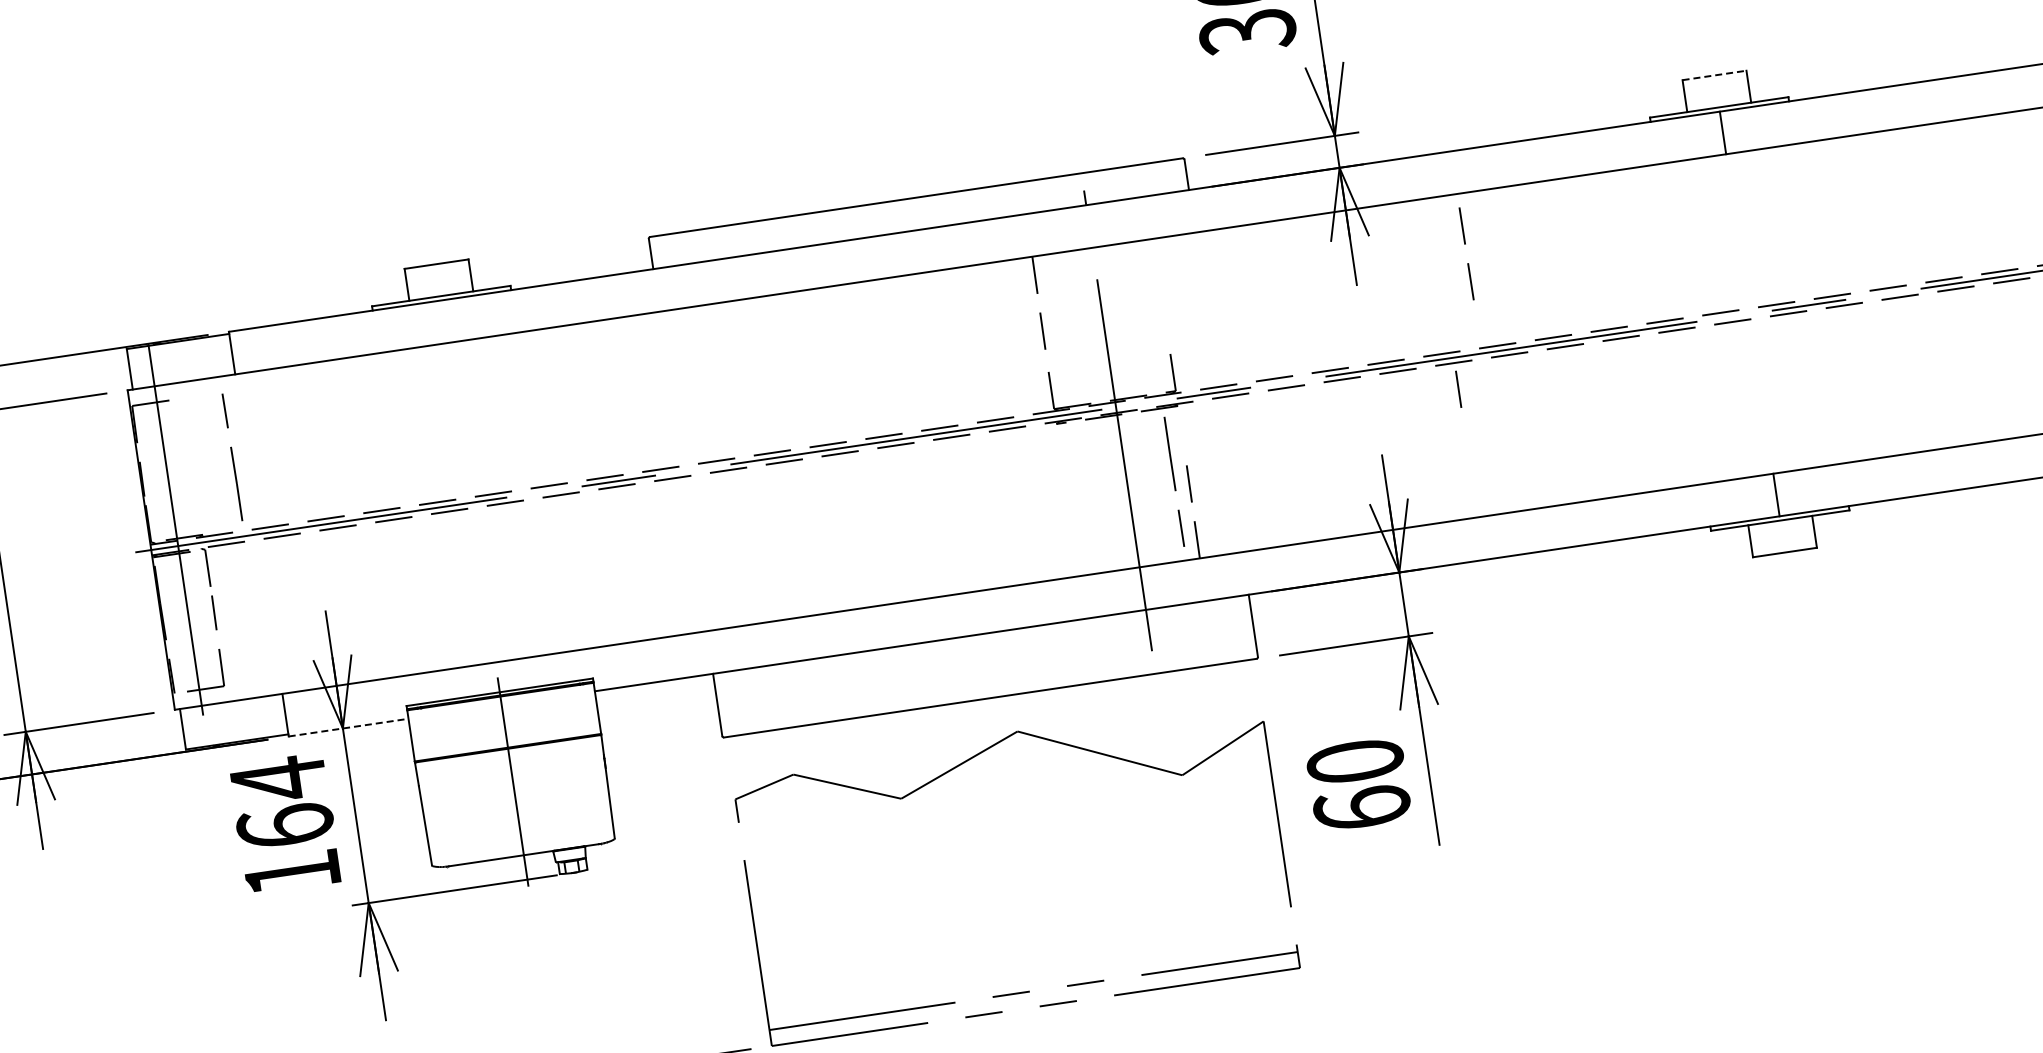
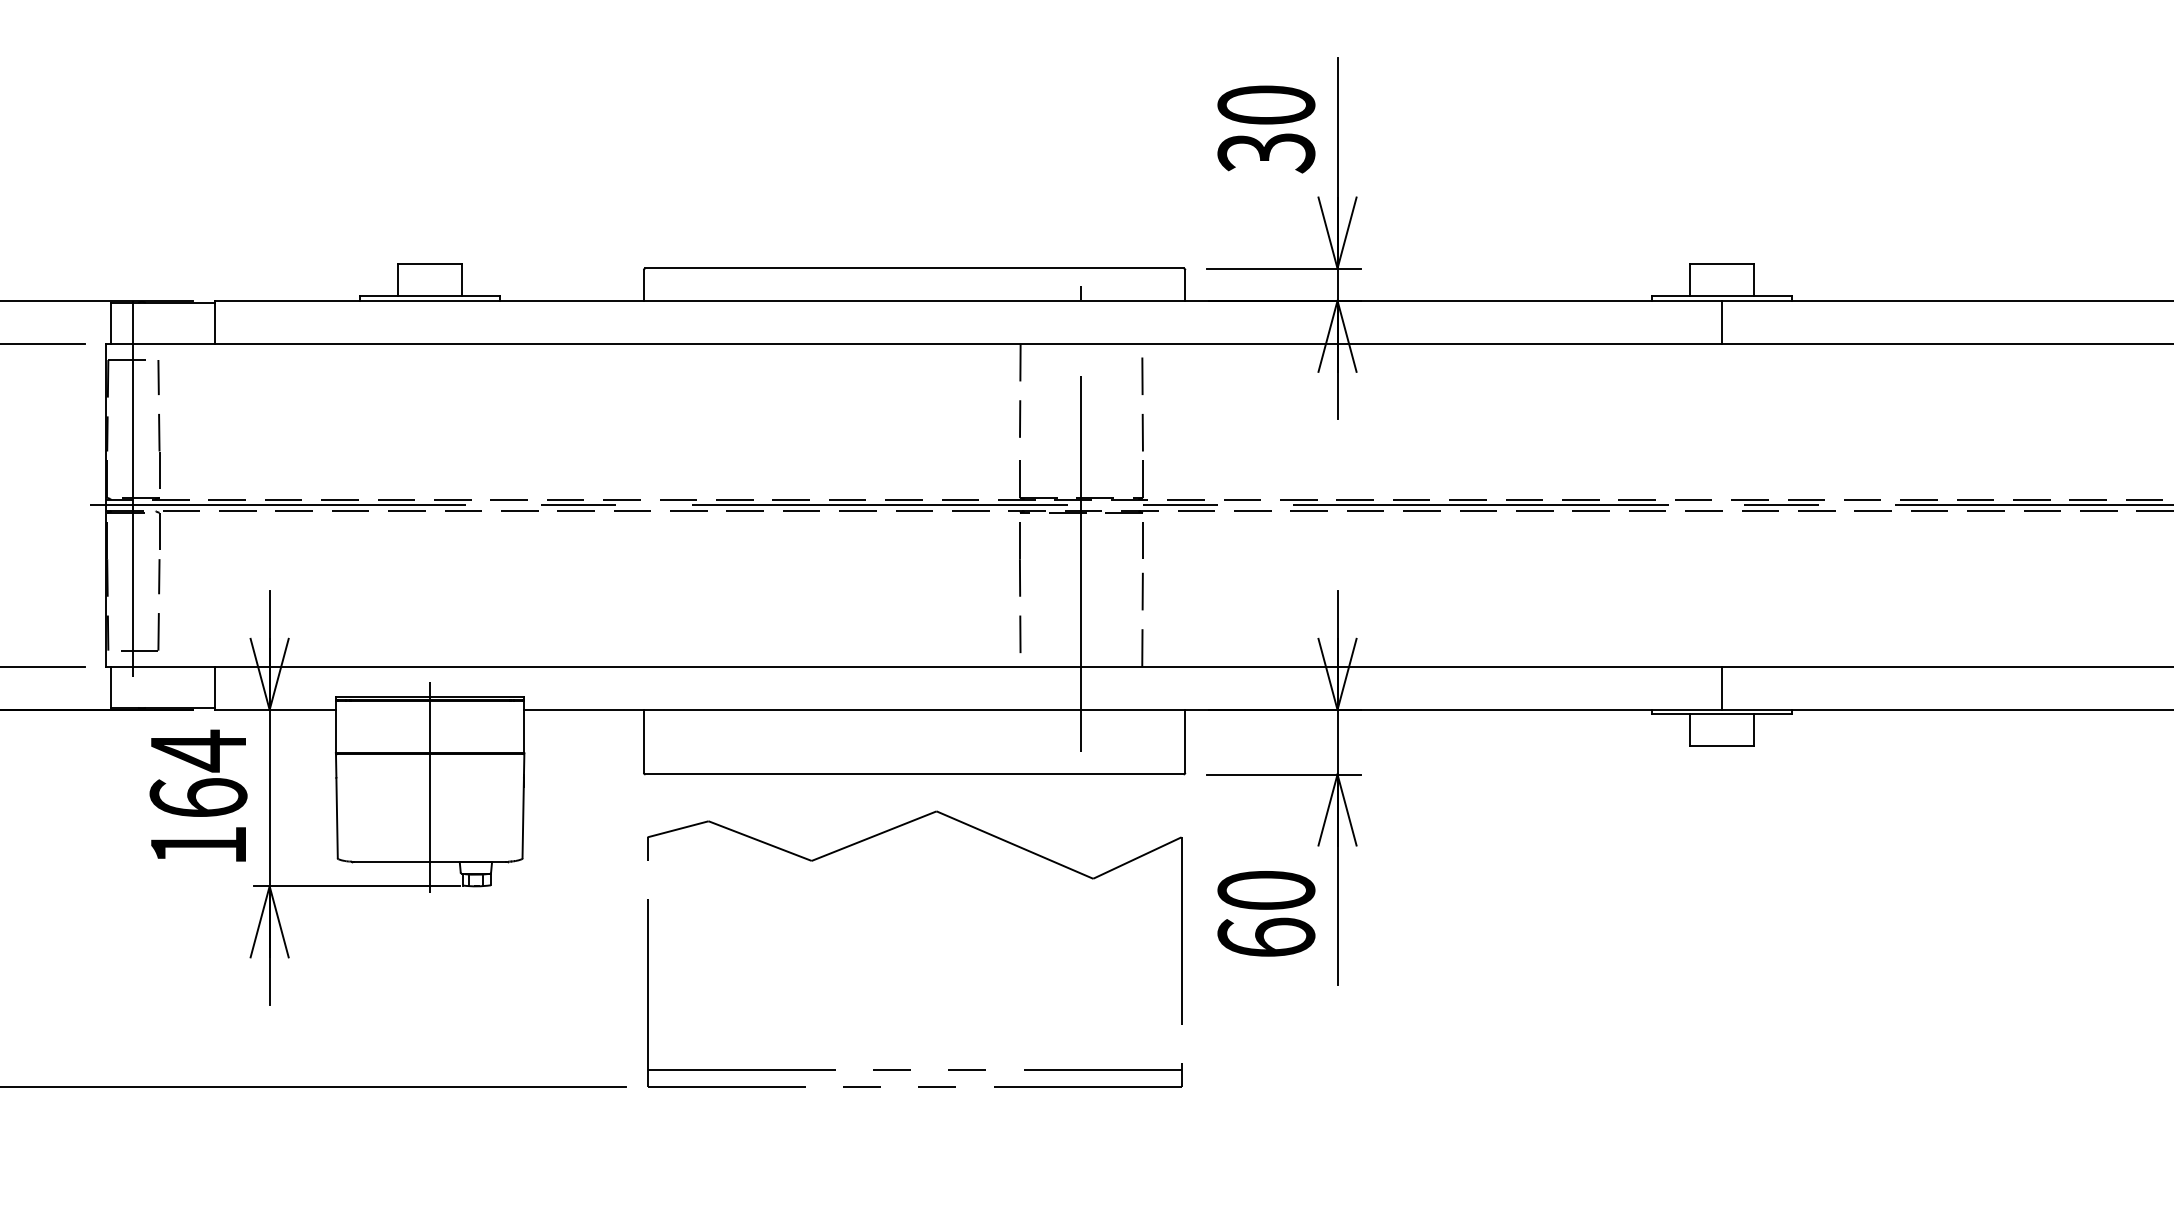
line: (1715, 75) -> (1722, 264), dashed -> solid
line: (1465, 244) -> (1142, 394), moved
line: (1458, 389) -> (1142, 540), moved
line: (231, 457) -> (158, 424), moved
line: (1174, 481) -> (1020, 587), moved
line: (348, 727) -> (275, 709), dashed -> solid

